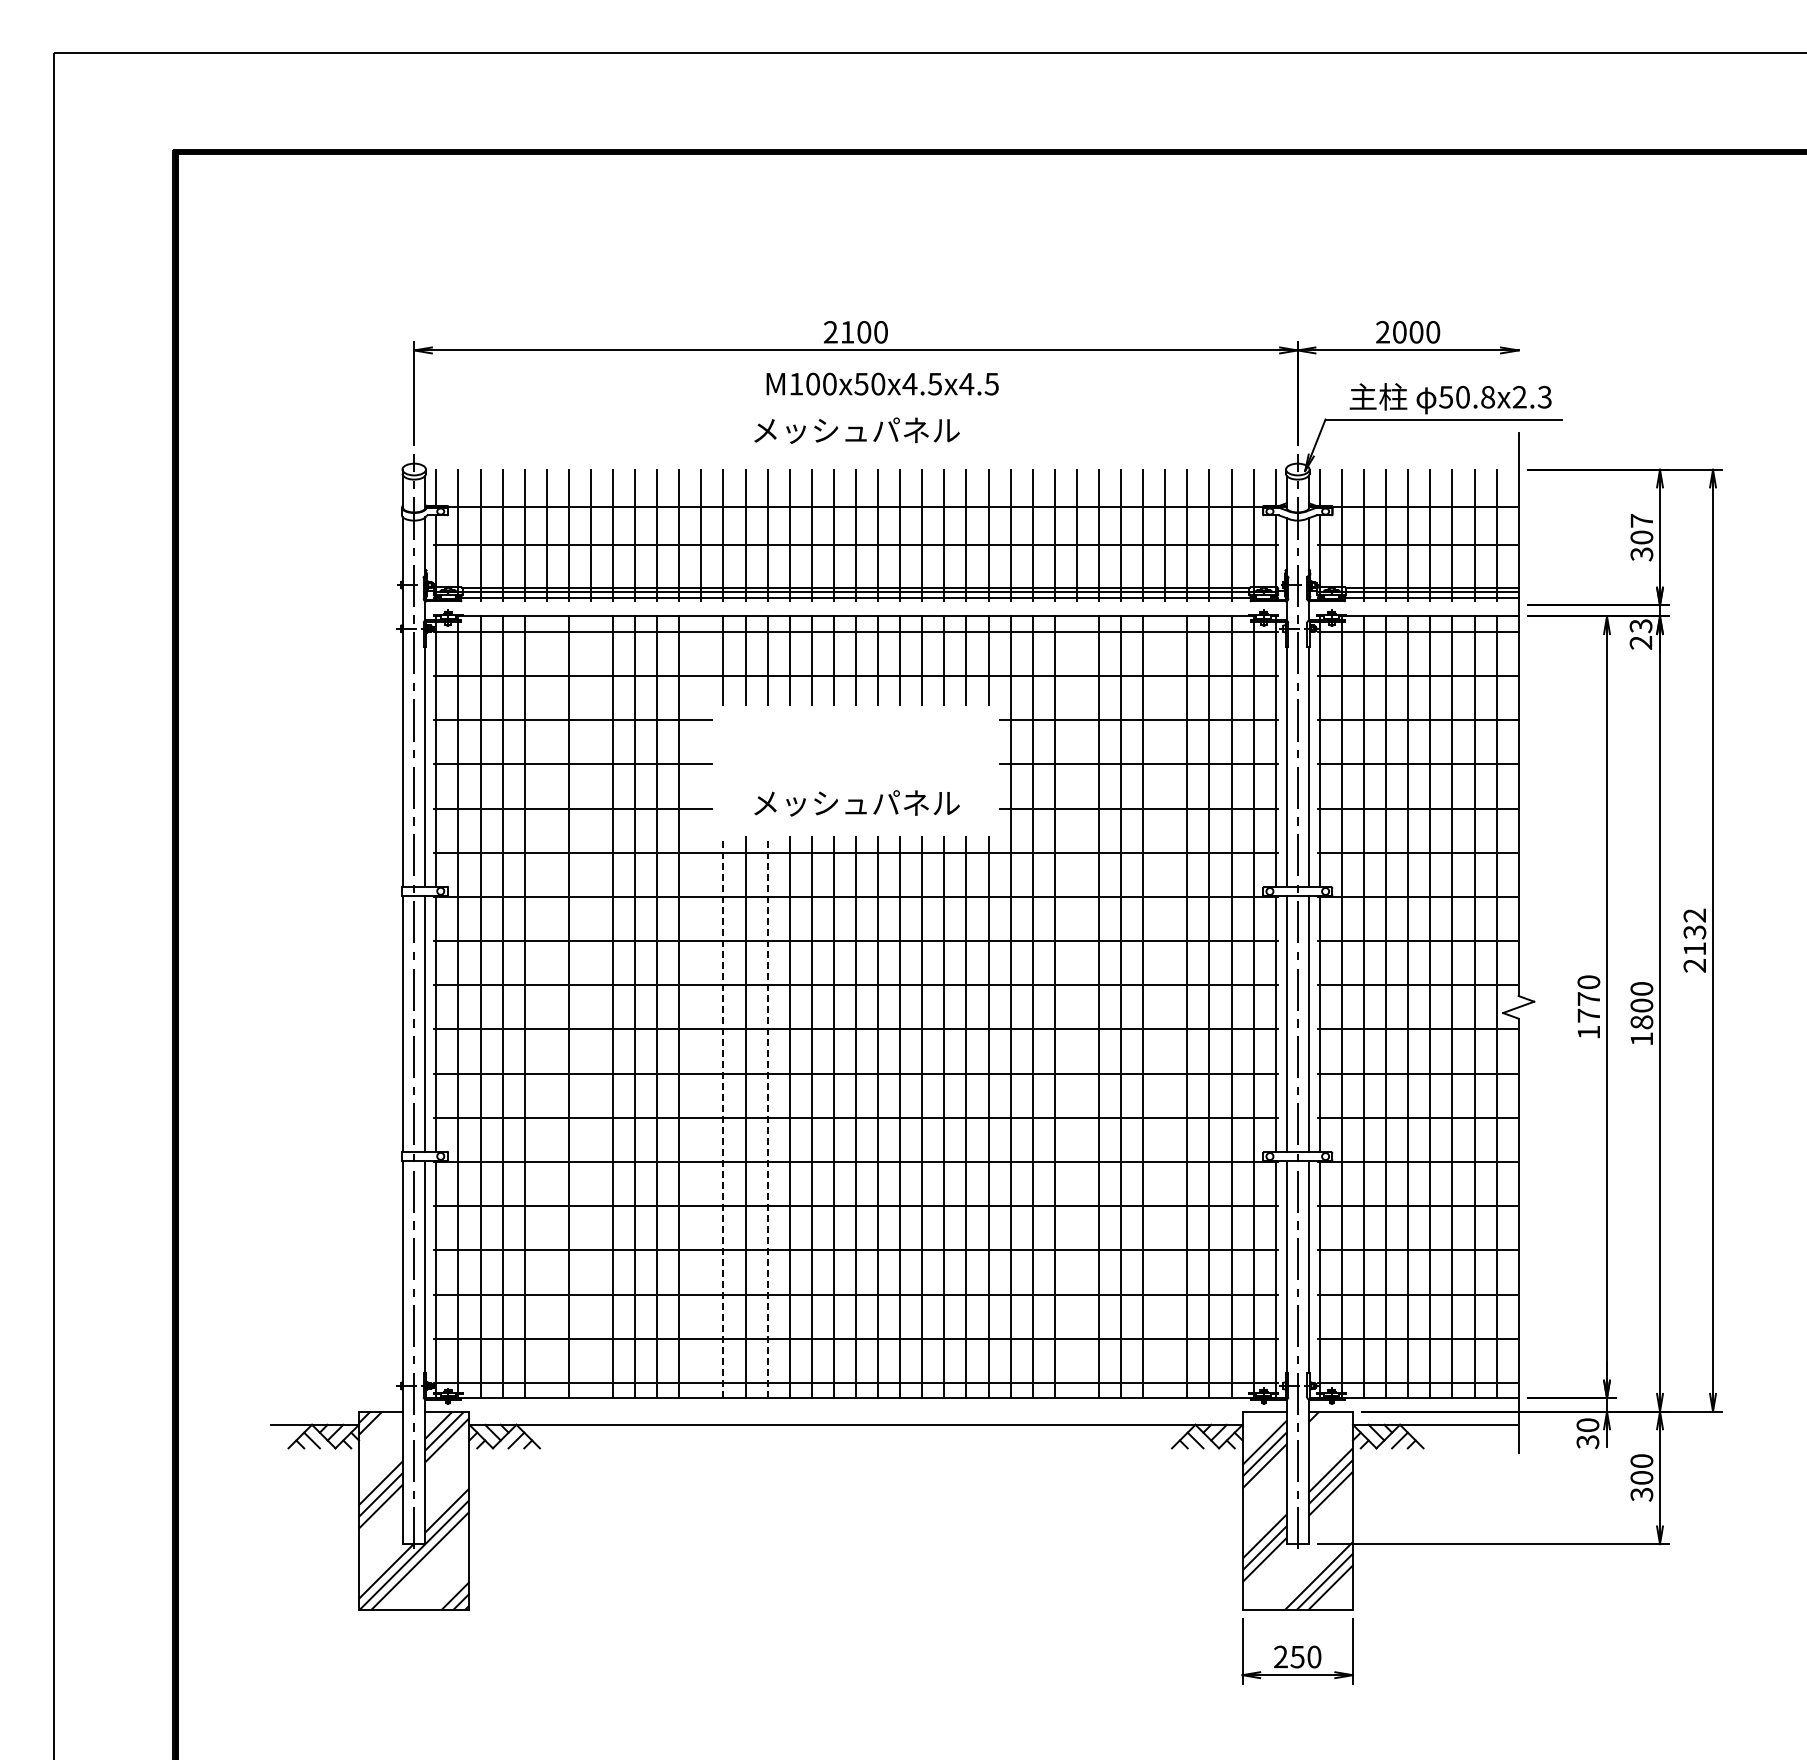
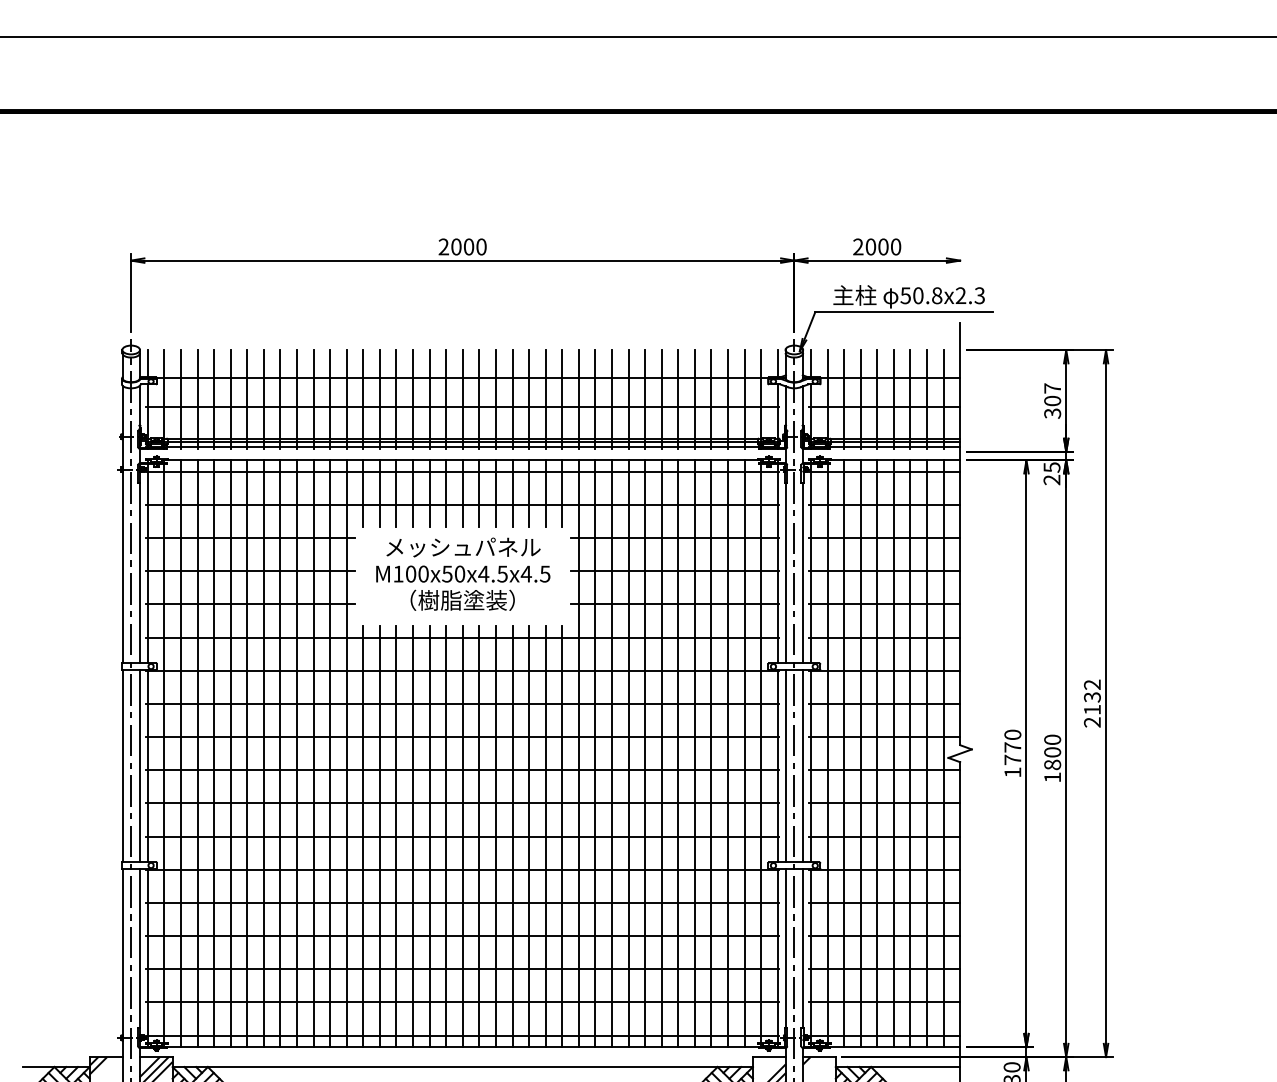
text: (847, 332) -> (456, 247), 2100 -> 2000
text: (882, 383) -> (463, 573), moved
text: (856, 430) -> (463, 547), moved
text: (1640, 625) -> (1051, 467), 23 -> 25
text: (856, 803) -> (463, 600), メッシュパネル -> （樹脂塗装）
line: (546, 1007) -> (230, 753), added
line: (590, 1007) -> (263, 753), added
line: (701, 1007) -> (346, 753), added
line: (1076, 1007) -> (628, 753), added
line: (1165, 1007) -> (695, 753), added
line: (723, 1117) -> (363, 836), dashed -> solid
line: (767, 1117) -> (396, 836), dashed -> solid

